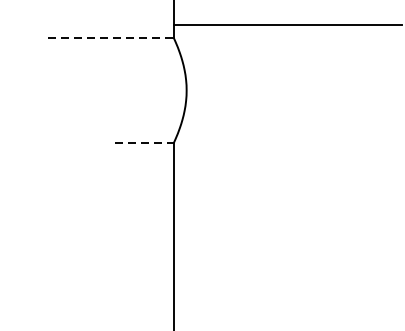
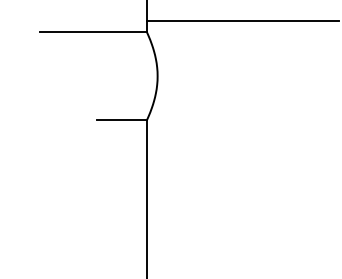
line: (111, 38) -> (94, 32), dashed -> solid
line: (145, 142) -> (122, 120), dashed -> solid

